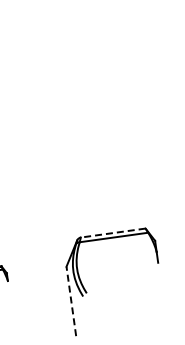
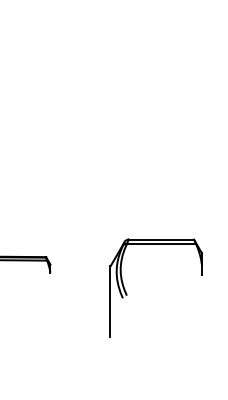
line: (113, 232) -> (161, 239), dashed -> solid
line: (71, 301) -> (110, 301), dashed -> solid

